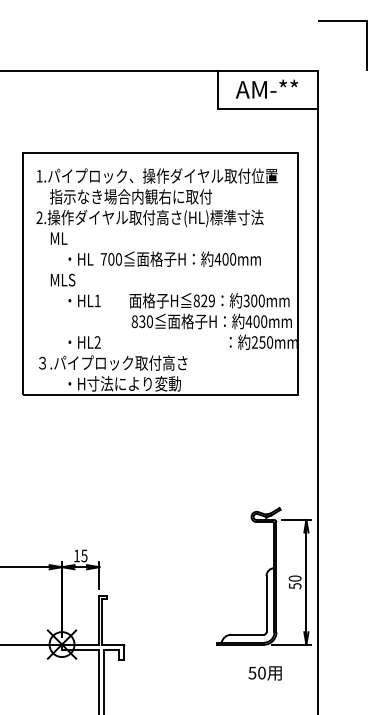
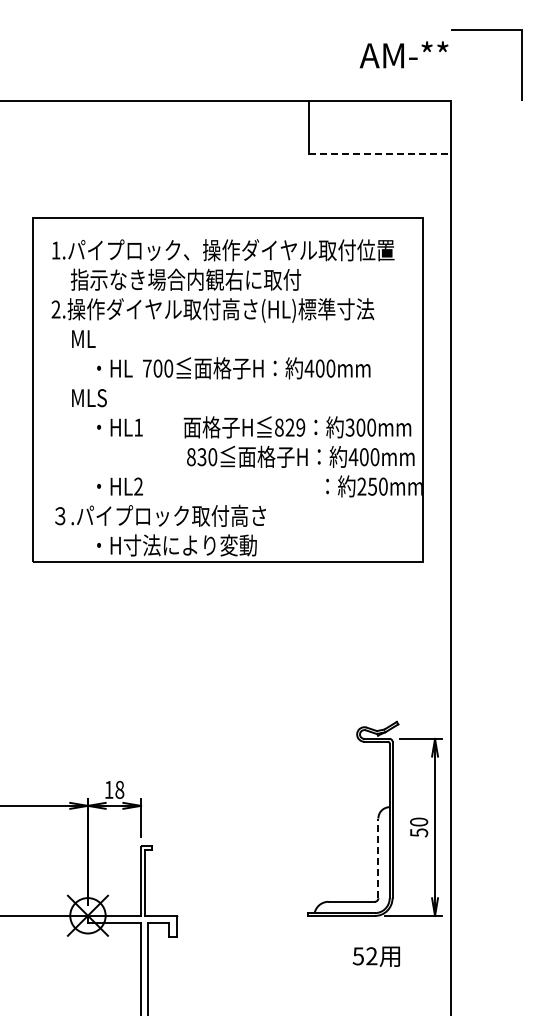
text: (266, 88) -> (403, 54), moved
line: (267, 108) -> (380, 154), solid -> dashed
text: (84, 555) -> (119, 789), 15 -> 18
line: (266, 604) -> (378, 858), solid -> dashed
text: (261, 673) -> (371, 956), 50 -> 52

